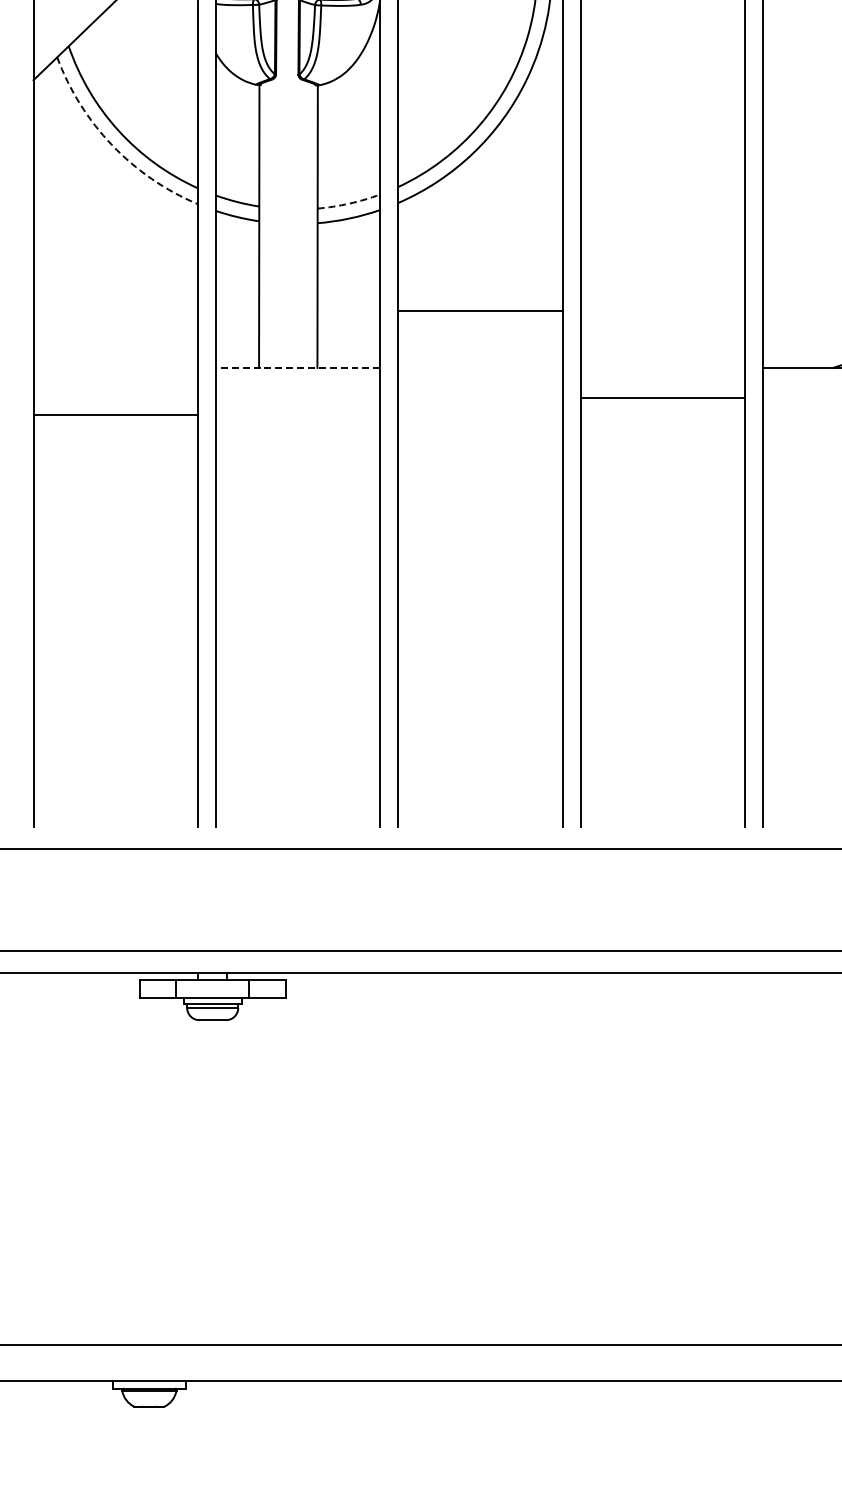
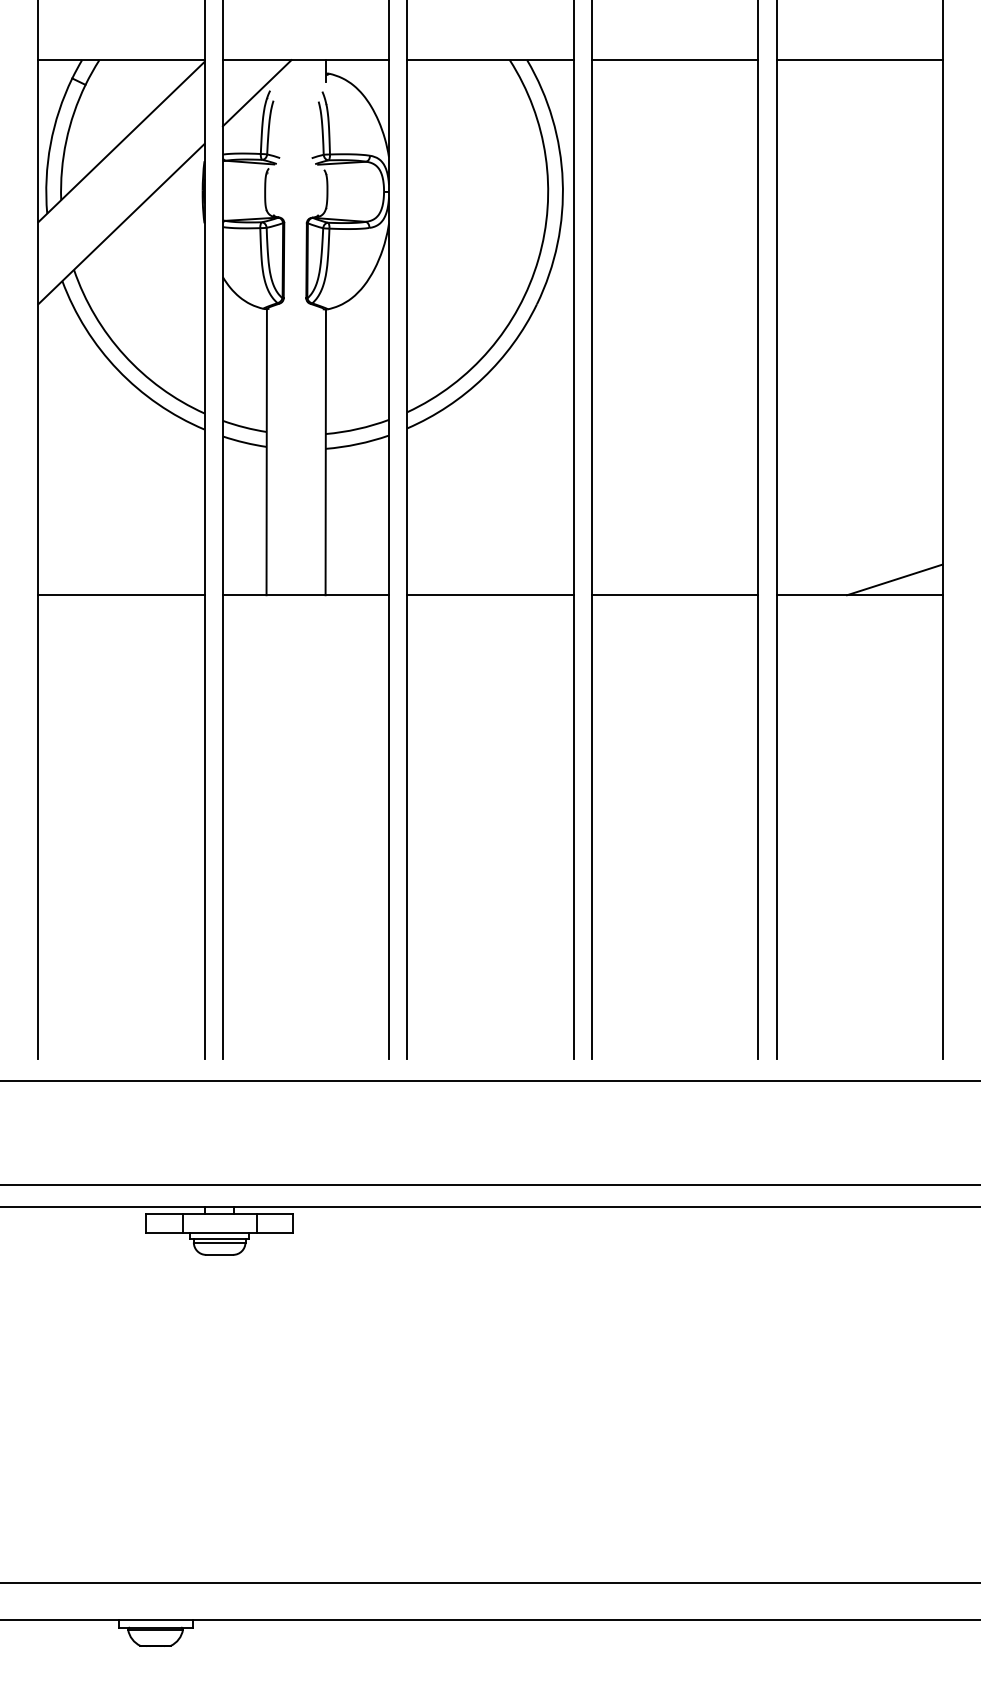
arc: (112, 145) -> (118, 370), dashed -> solid
arc: (349, 204) -> (357, 429), dashed -> solid
line: (480, 310) -> (490, 595), moved
line: (297, 368) -> (305, 595), dashed -> solid
line: (662, 397) -> (674, 595), moved
line: (115, 415) -> (121, 595), moved

